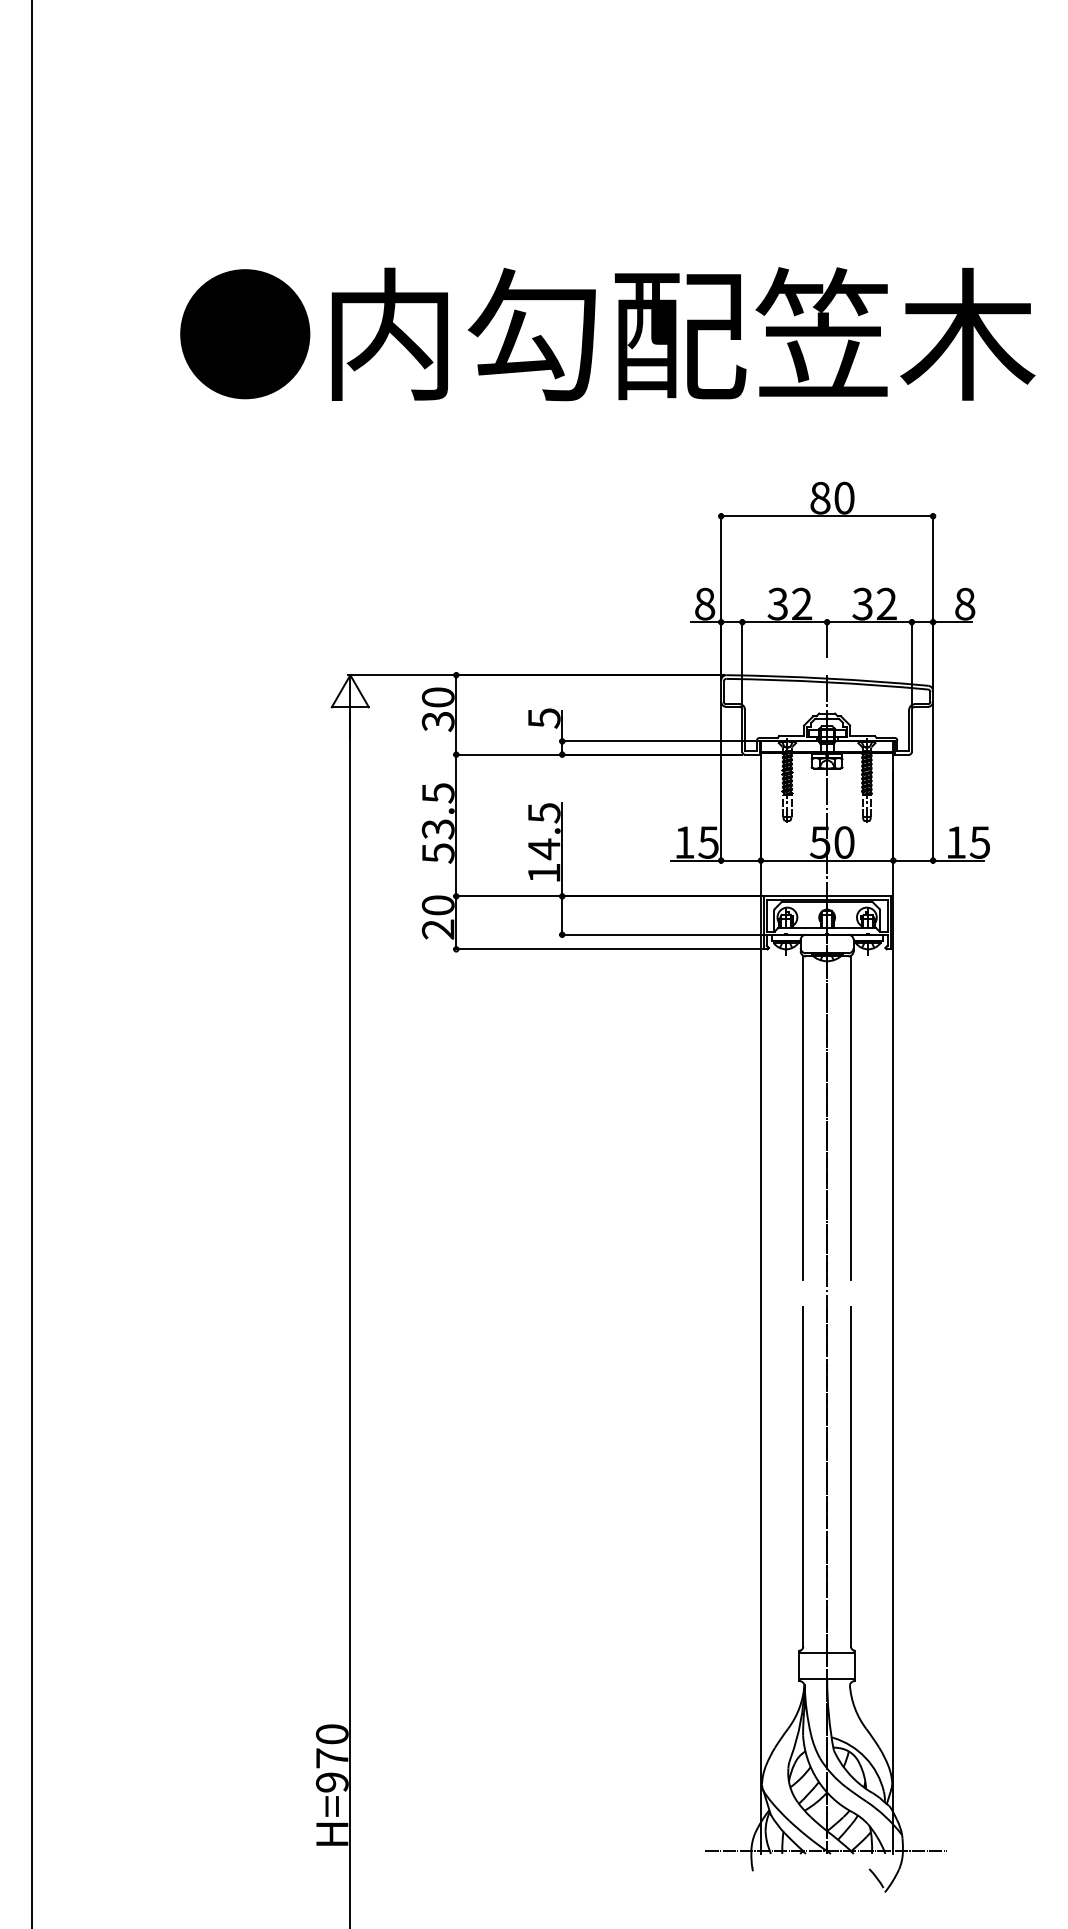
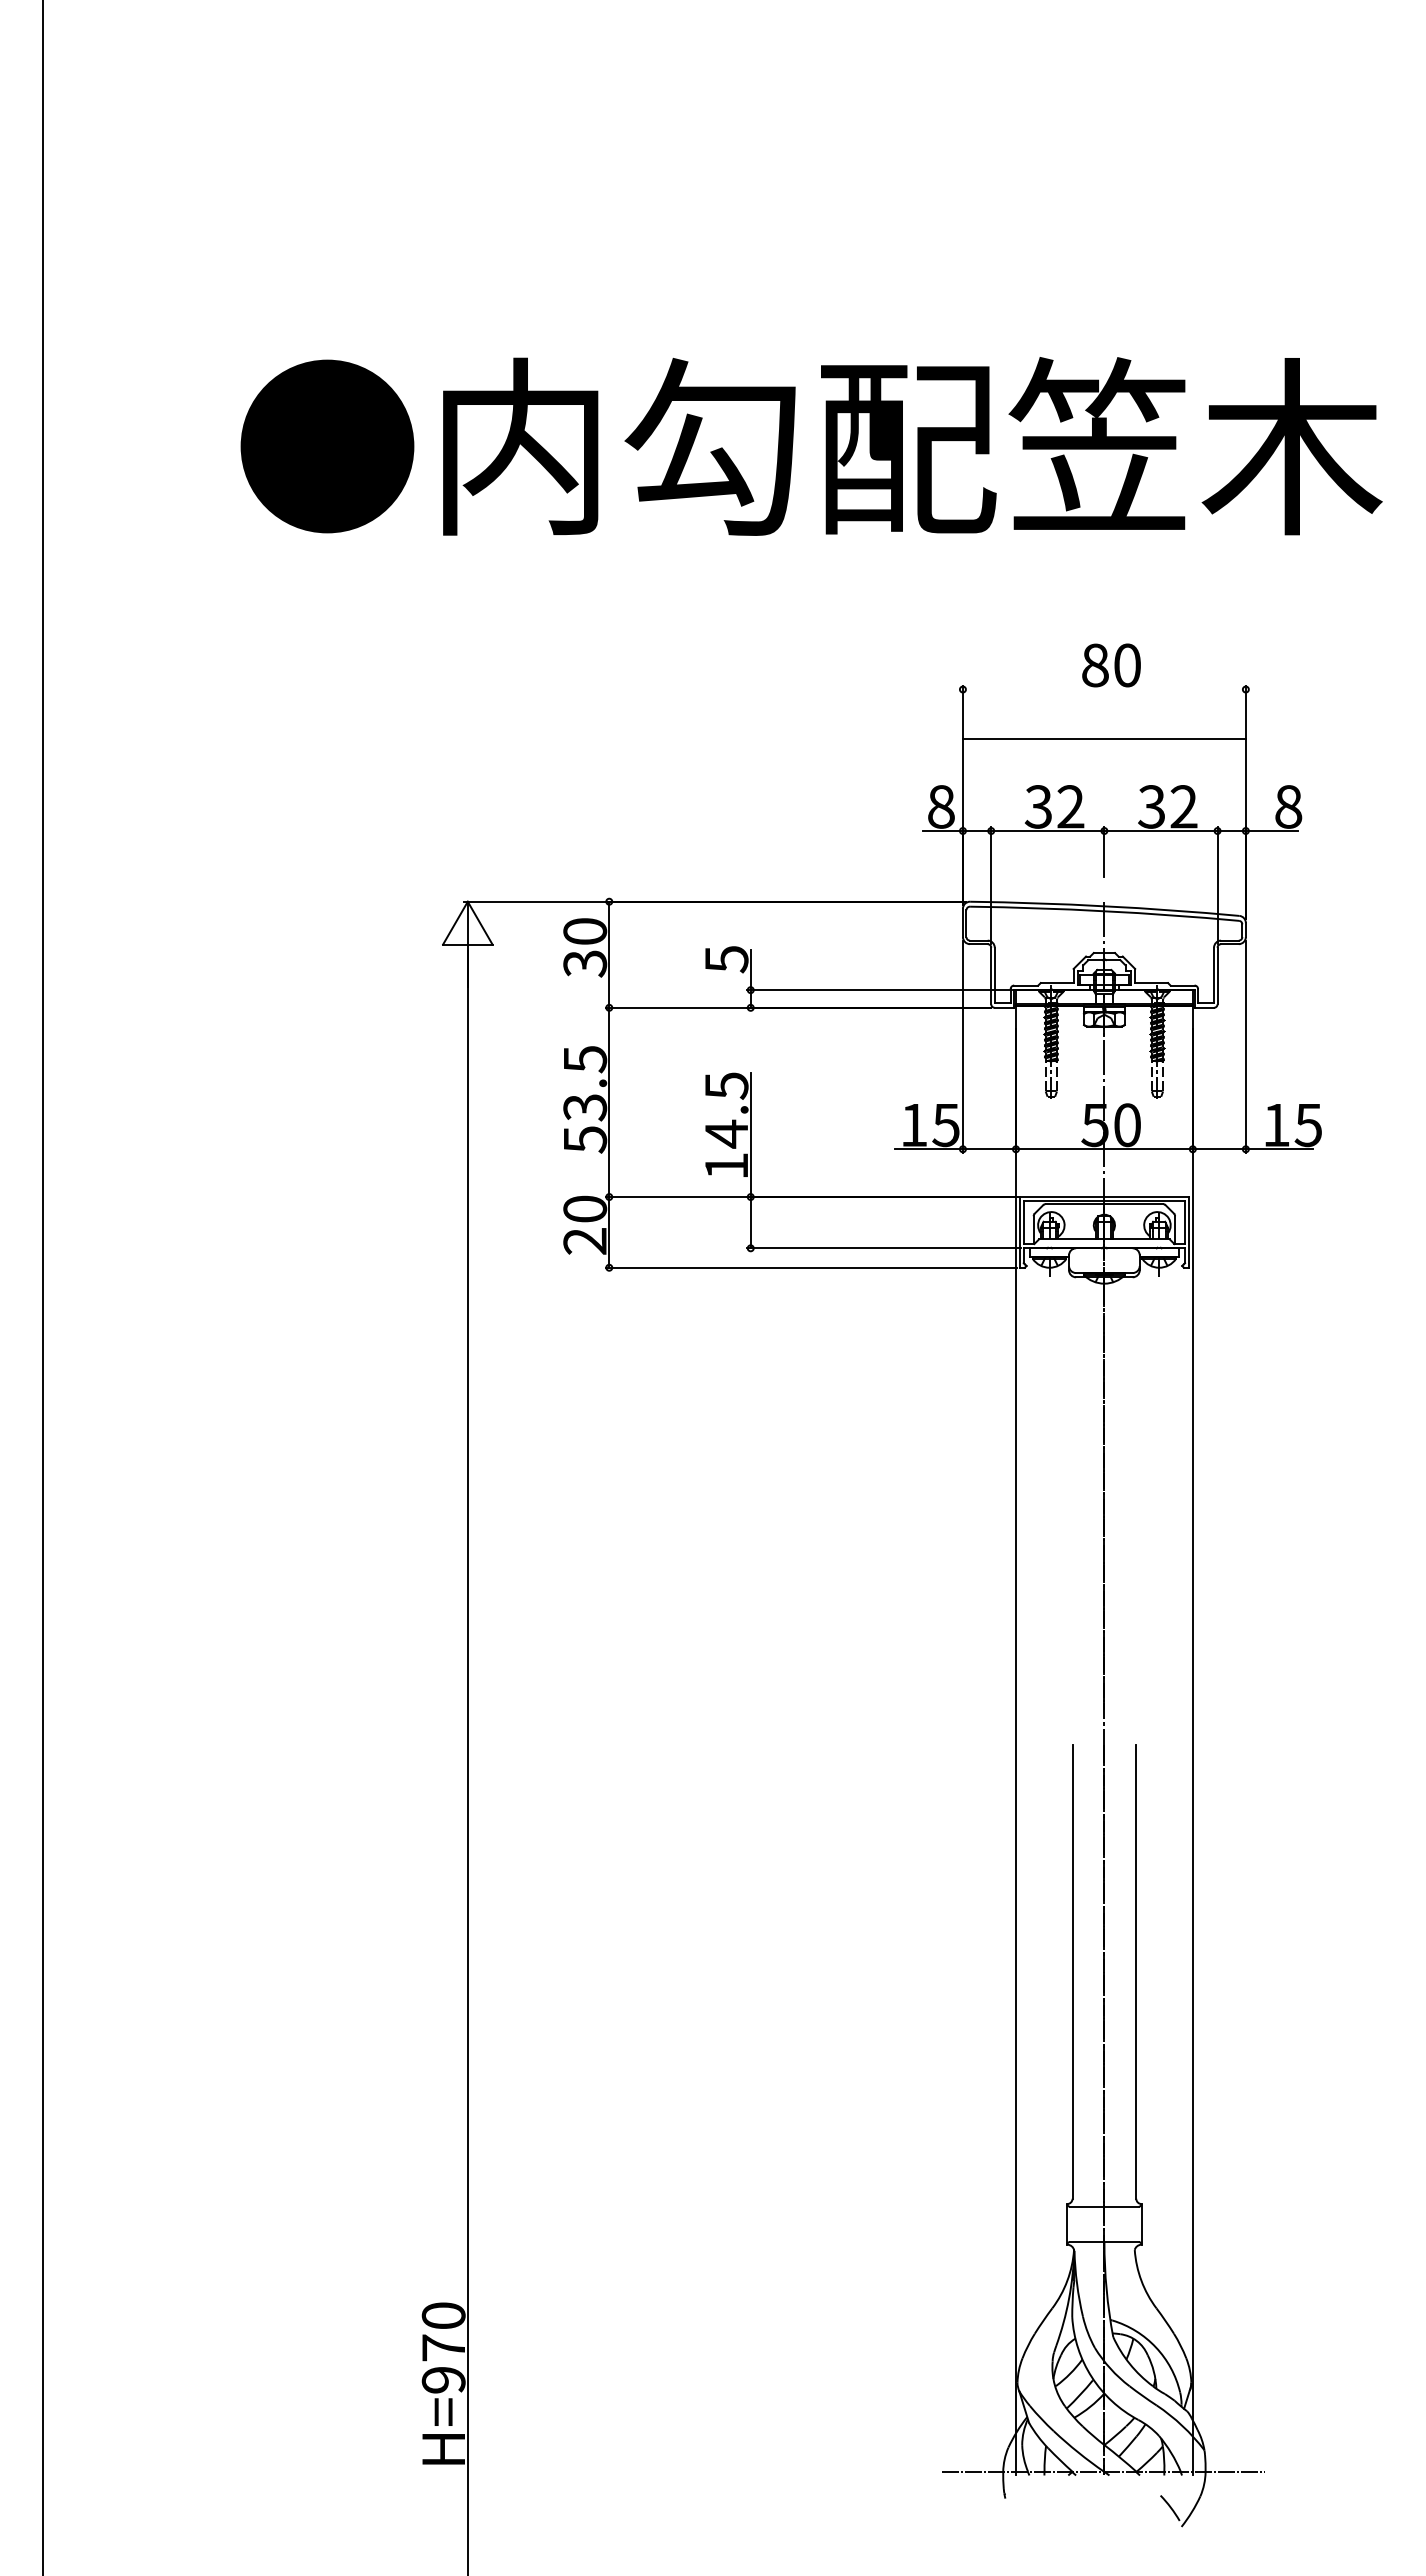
line: (826, 516) -> (1103, 738), moved
line: (803, 1117) -> (1072, 1492), removed
line: (851, 1117) -> (1136, 1492), removed

